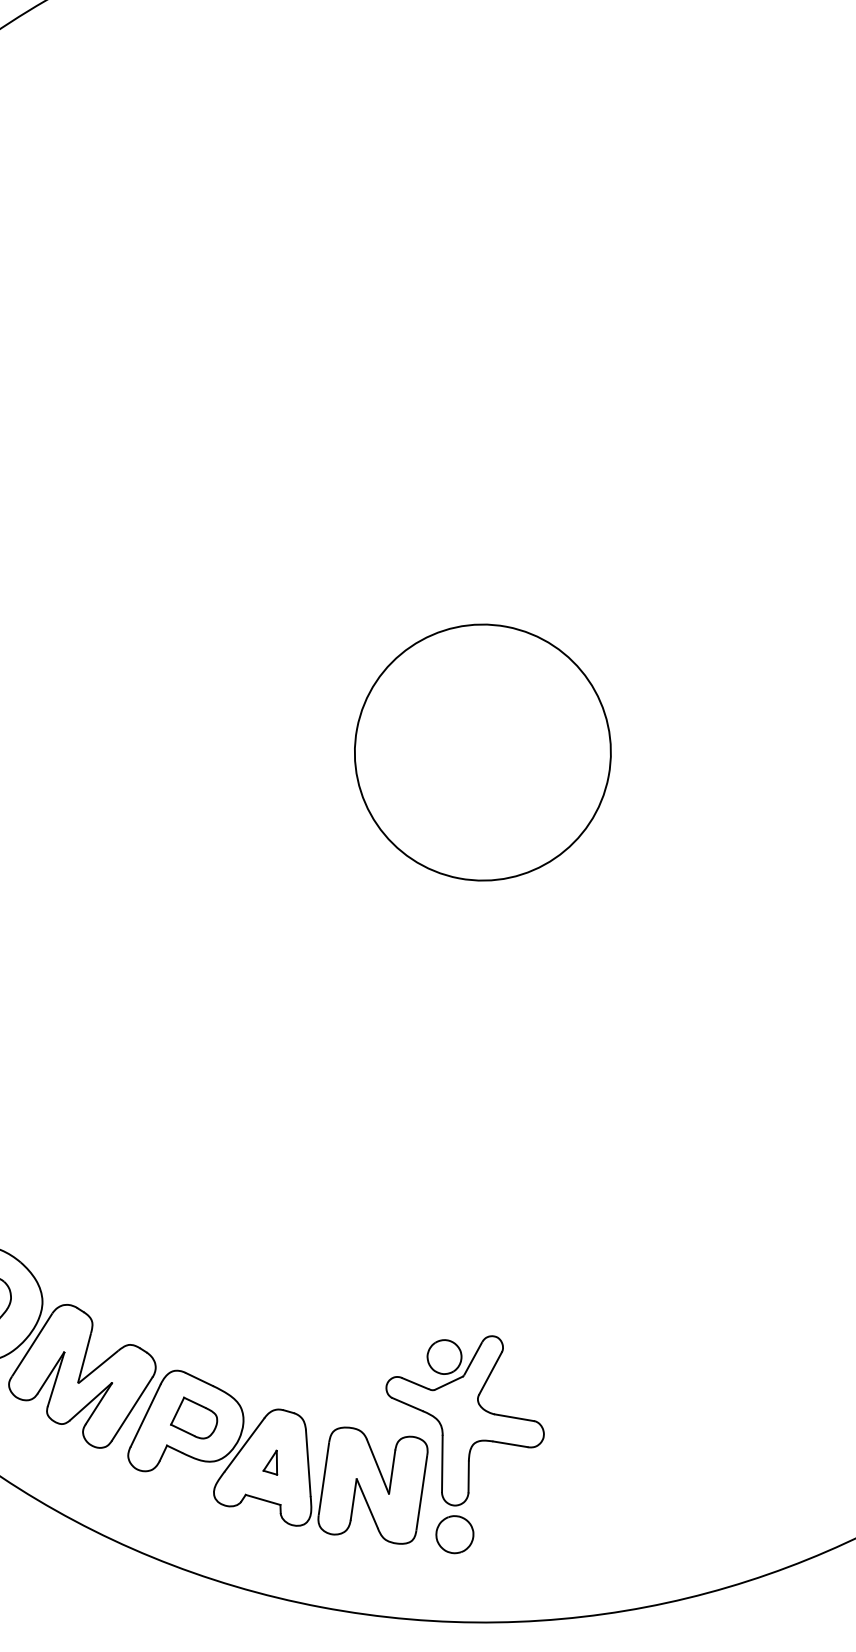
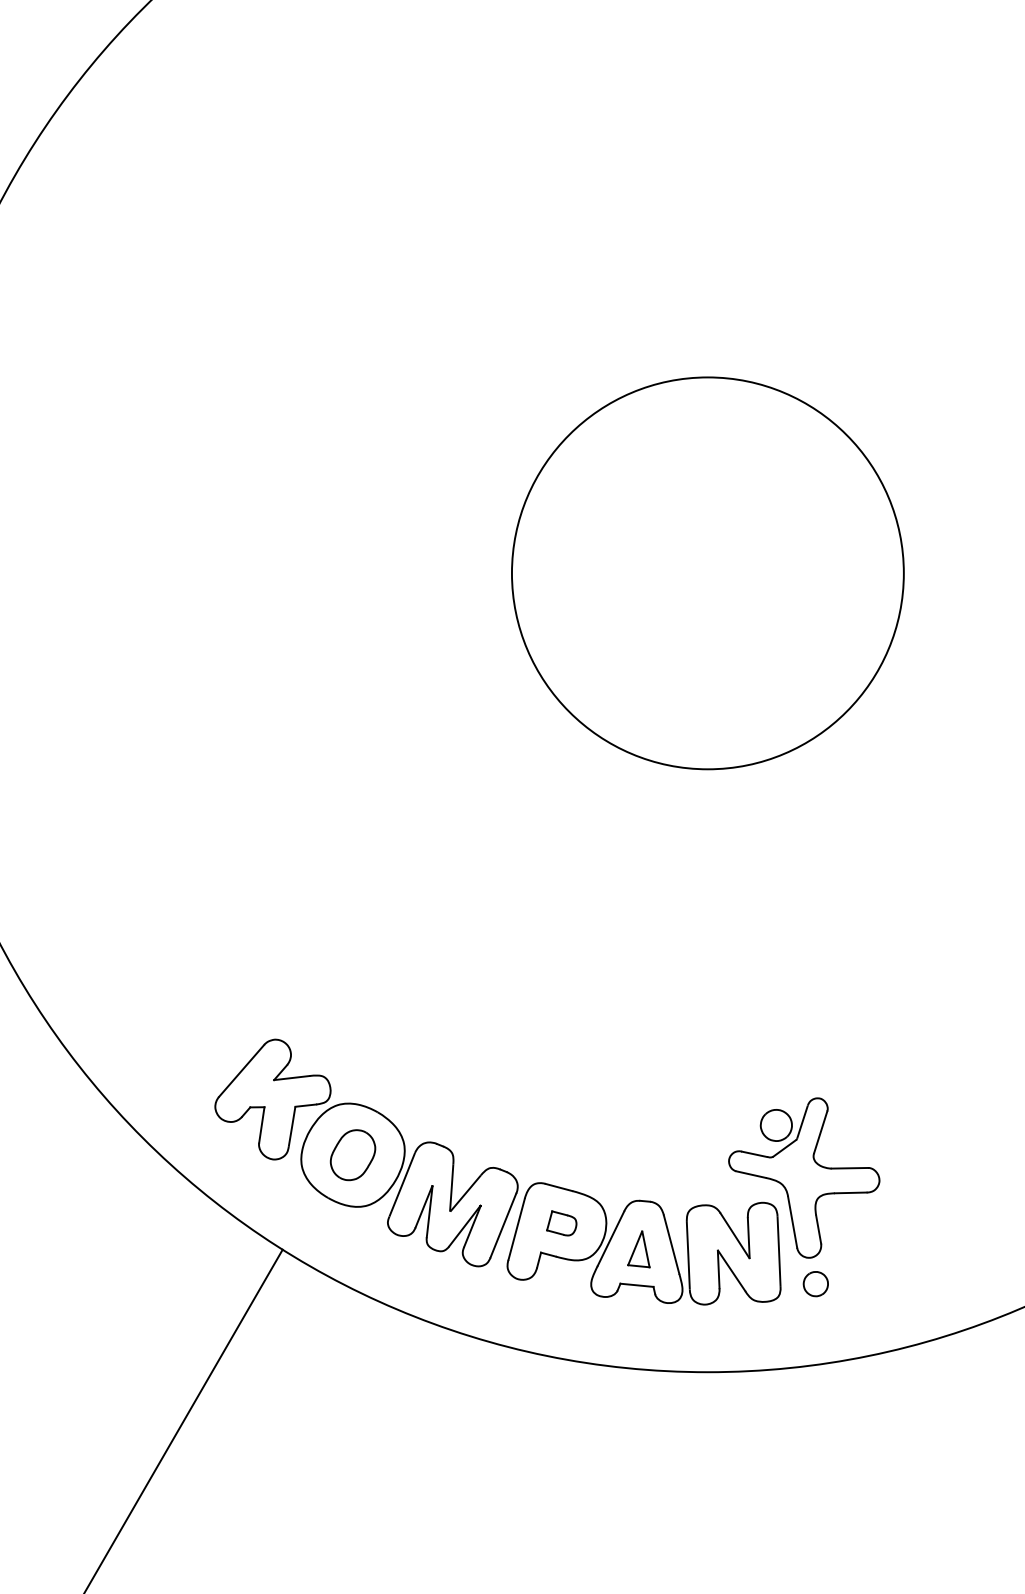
circle: (482, 752) -> (707, 573), size x1.67
part: (194, 1418) -> (561, 1223), size x0.71
part: (271, 1461) -> (638, 1249), size x1.67
part: (454, 1535) -> (815, 1284), size x0.71

